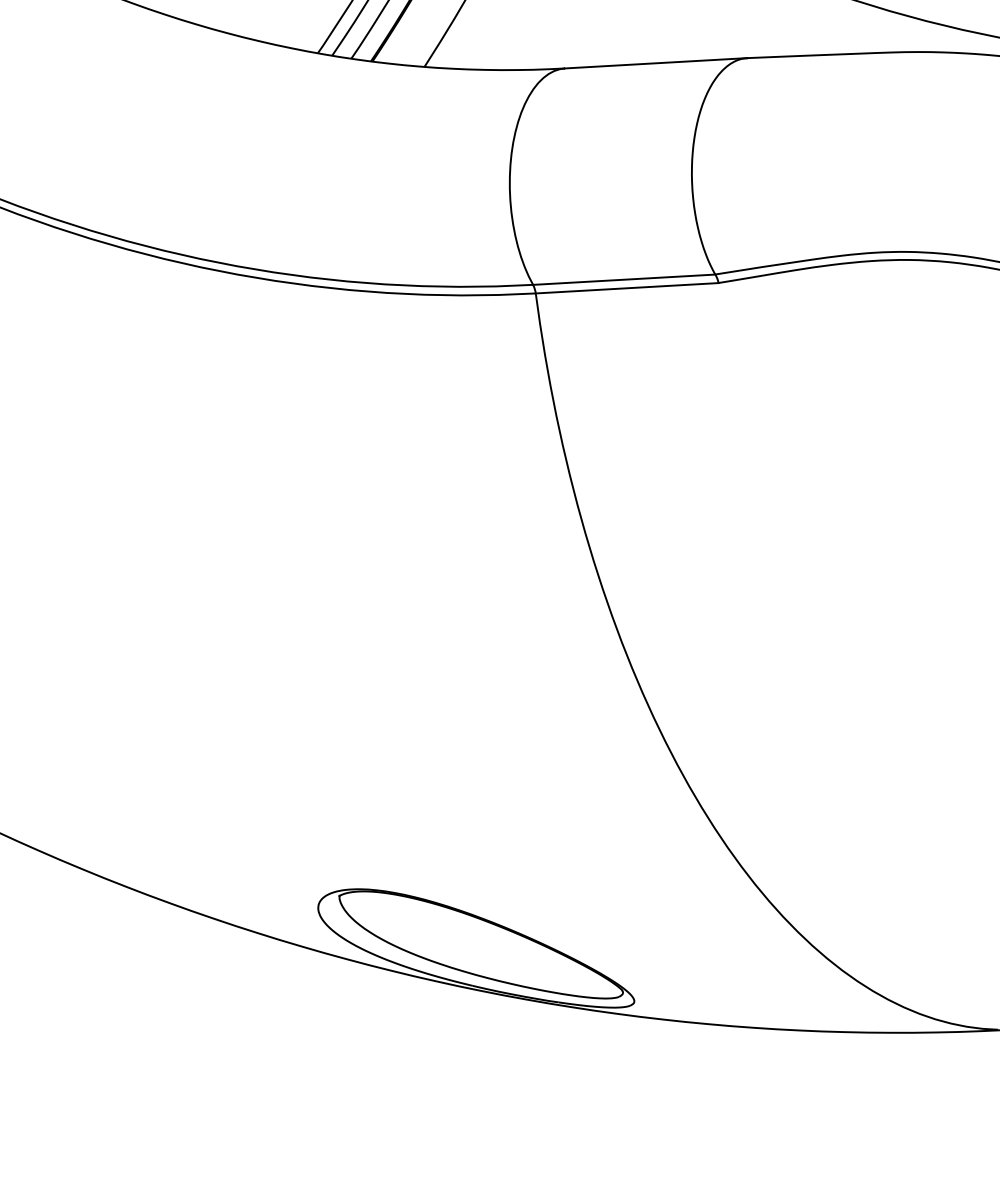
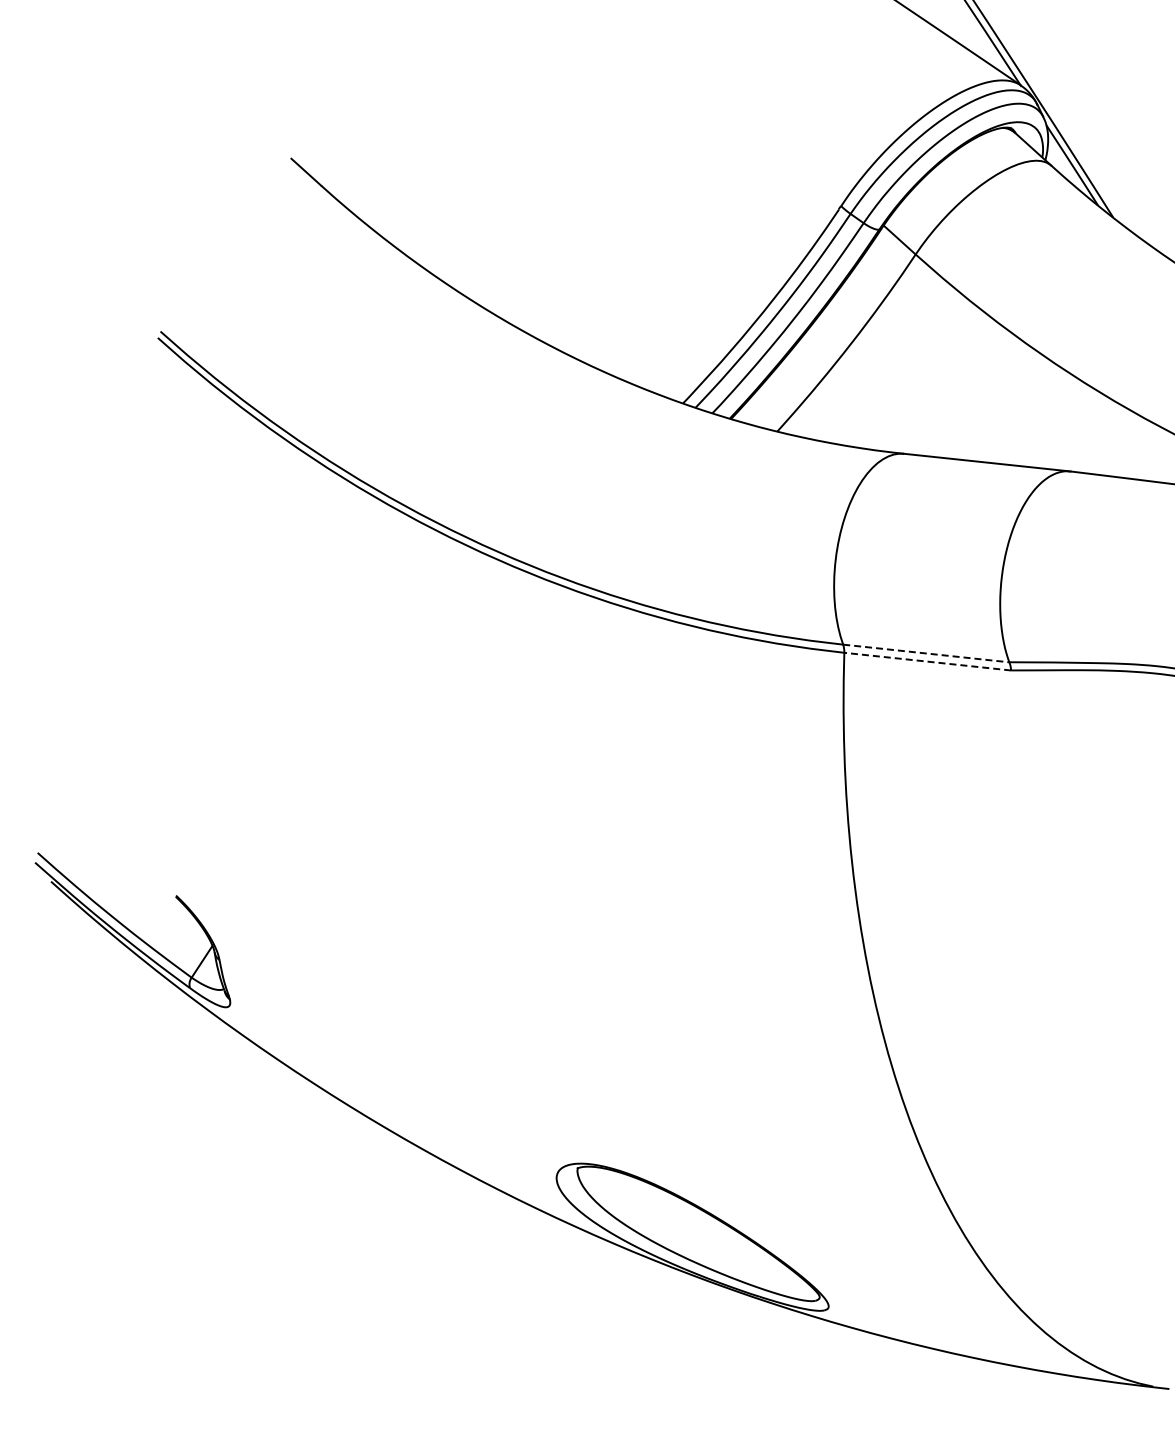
line: (624, 279) -> (926, 653), solid -> dashed
line: (626, 288) -> (927, 661), solid -> dashed

